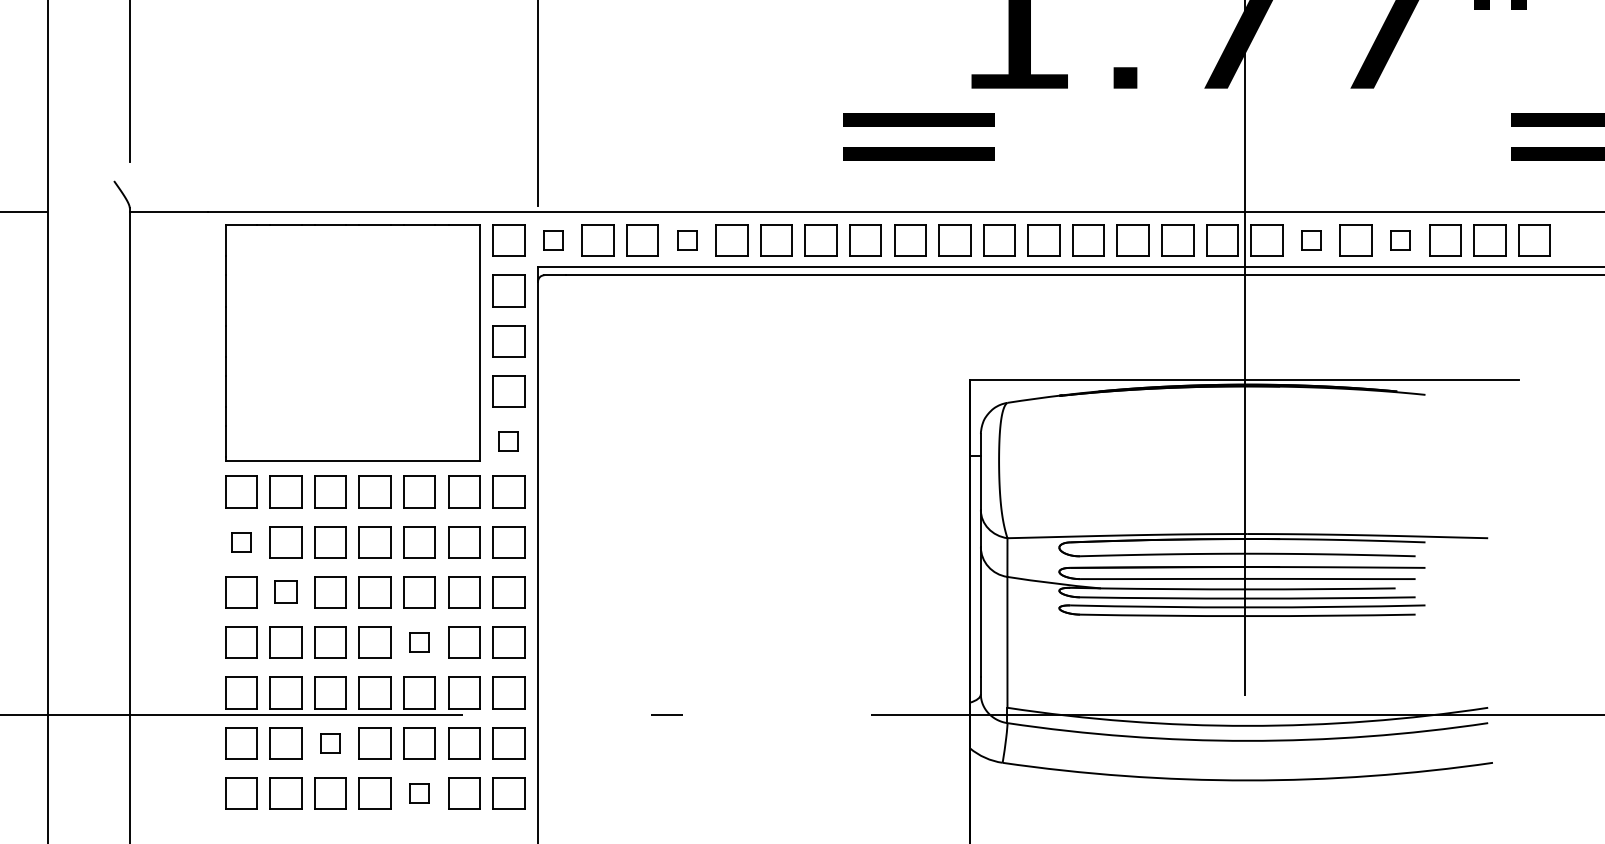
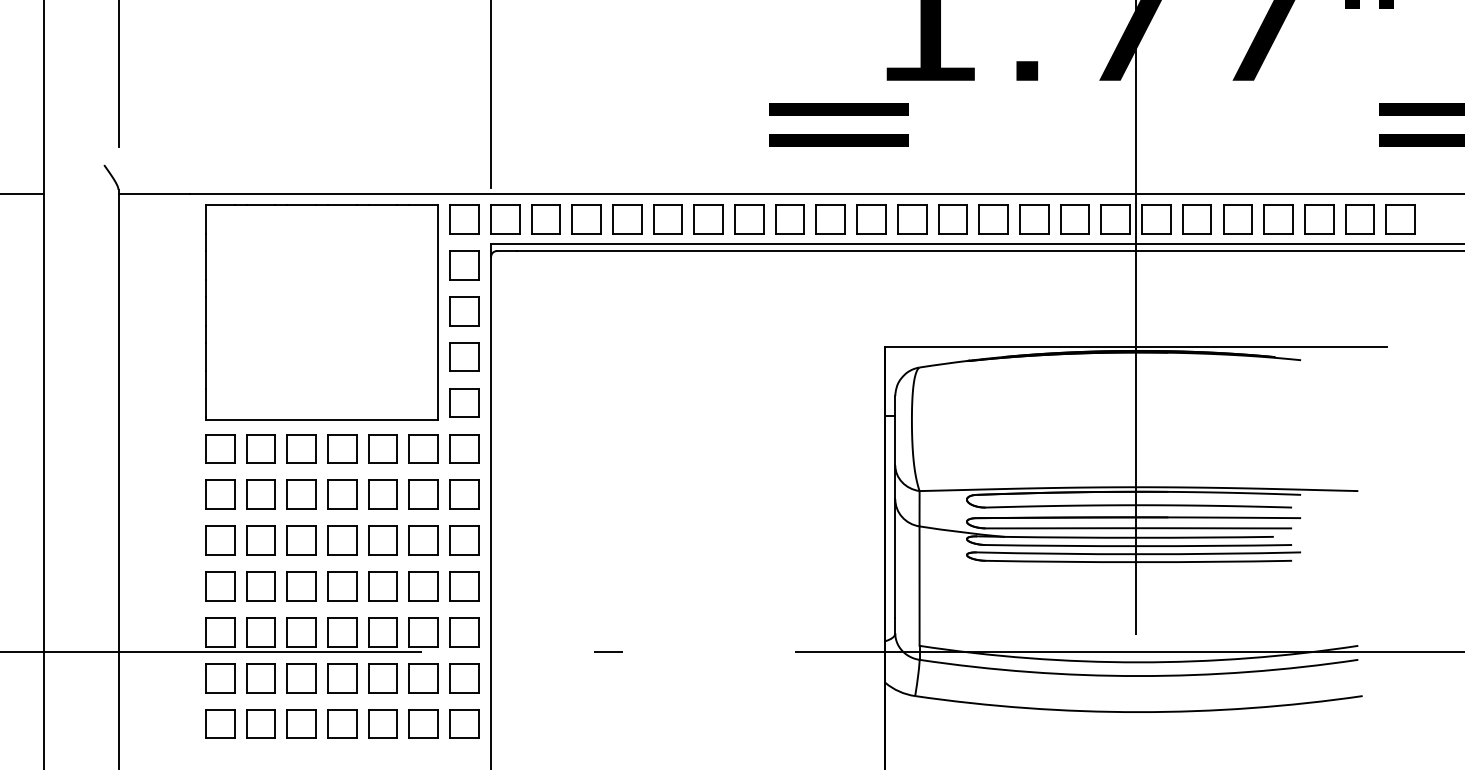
part: (553, 240) -> (505, 219), size x1.67
part: (687, 240) -> (627, 219), size x1.67
part: (1311, 240) -> (1197, 219), size x1.67
part: (1400, 240) -> (1278, 219), size x1.67
part: (508, 441) -> (464, 402), size x1.67
part: (241, 542) -> (220, 494), size x1.67
part: (285, 592) -> (260, 540), size x1.43
part: (419, 642) -> (382, 586), size x1.67
part: (330, 743) -> (301, 678), size x1.67
part: (419, 793) -> (382, 724), size x1.67

